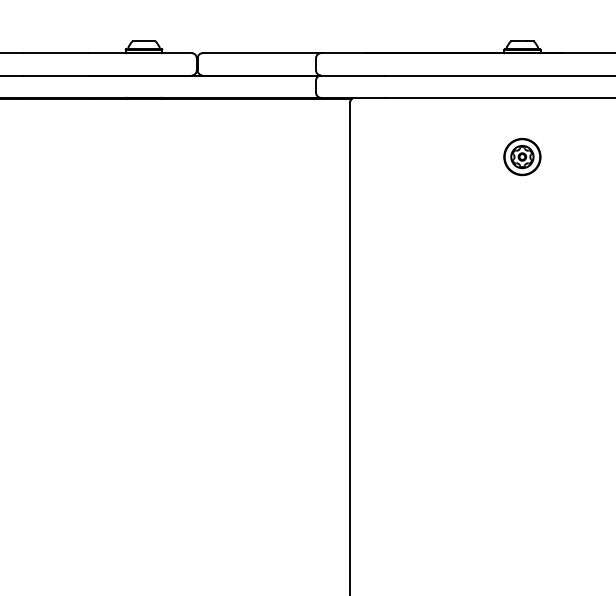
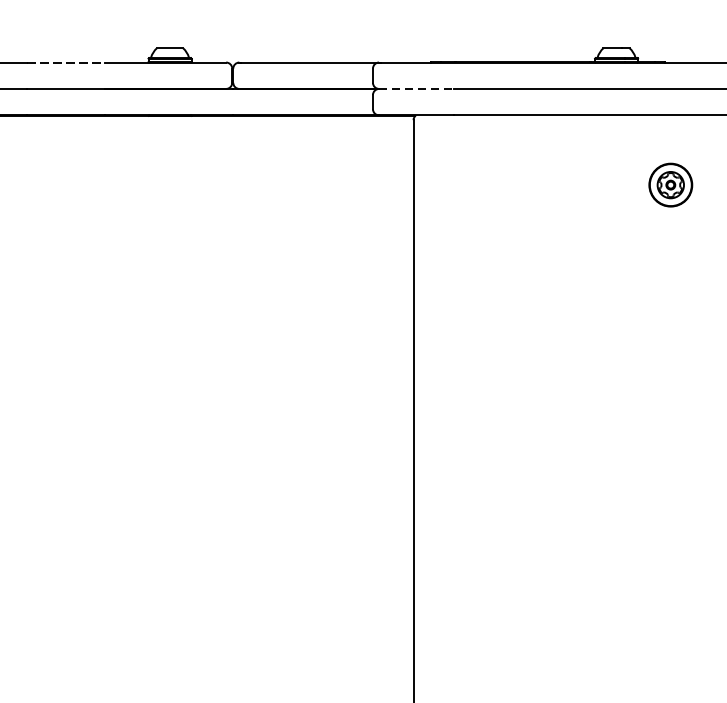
line: (55, 53) -> (65, 62), solid -> dashed
line: (353, 75) -> (417, 88), solid -> dashed
part: (522, 157) -> (670, 185), moved

